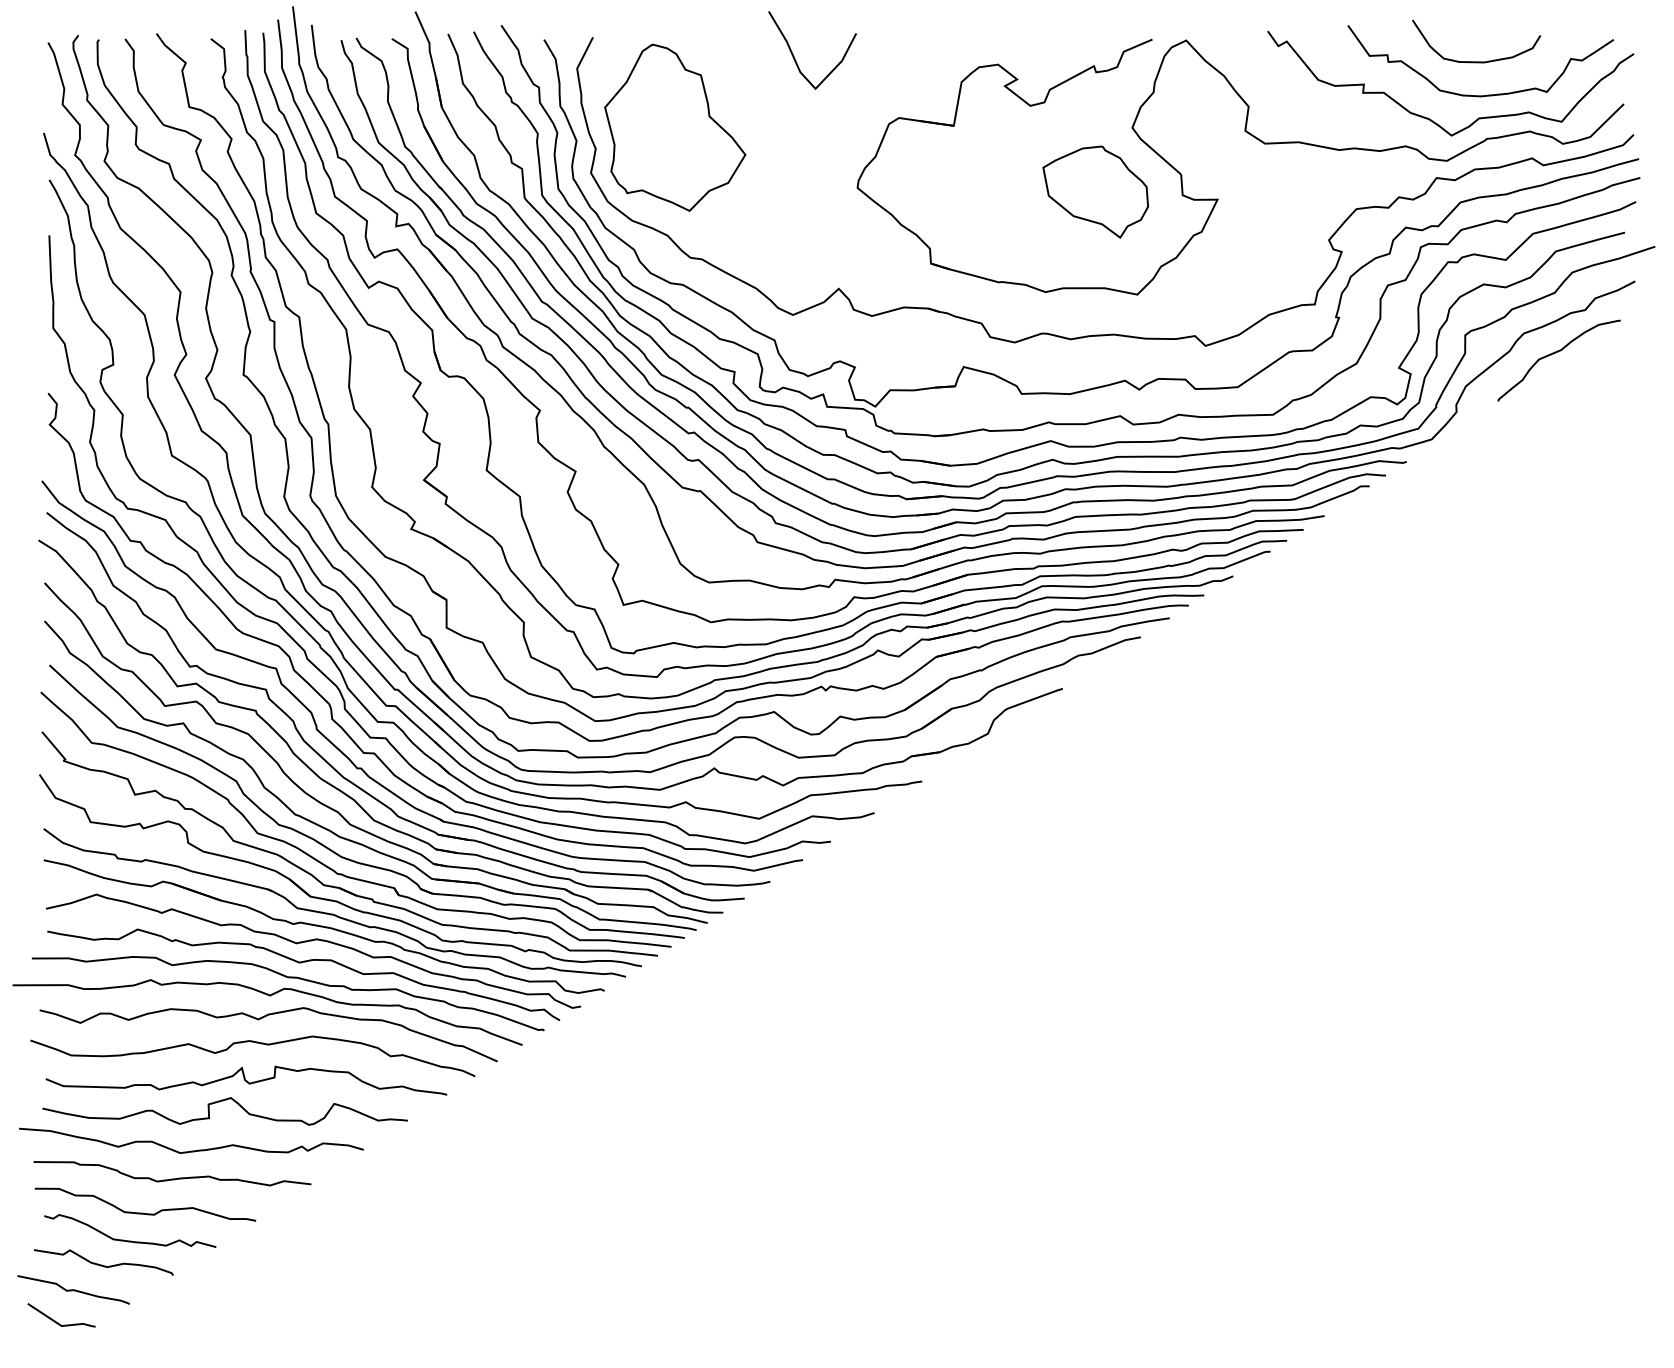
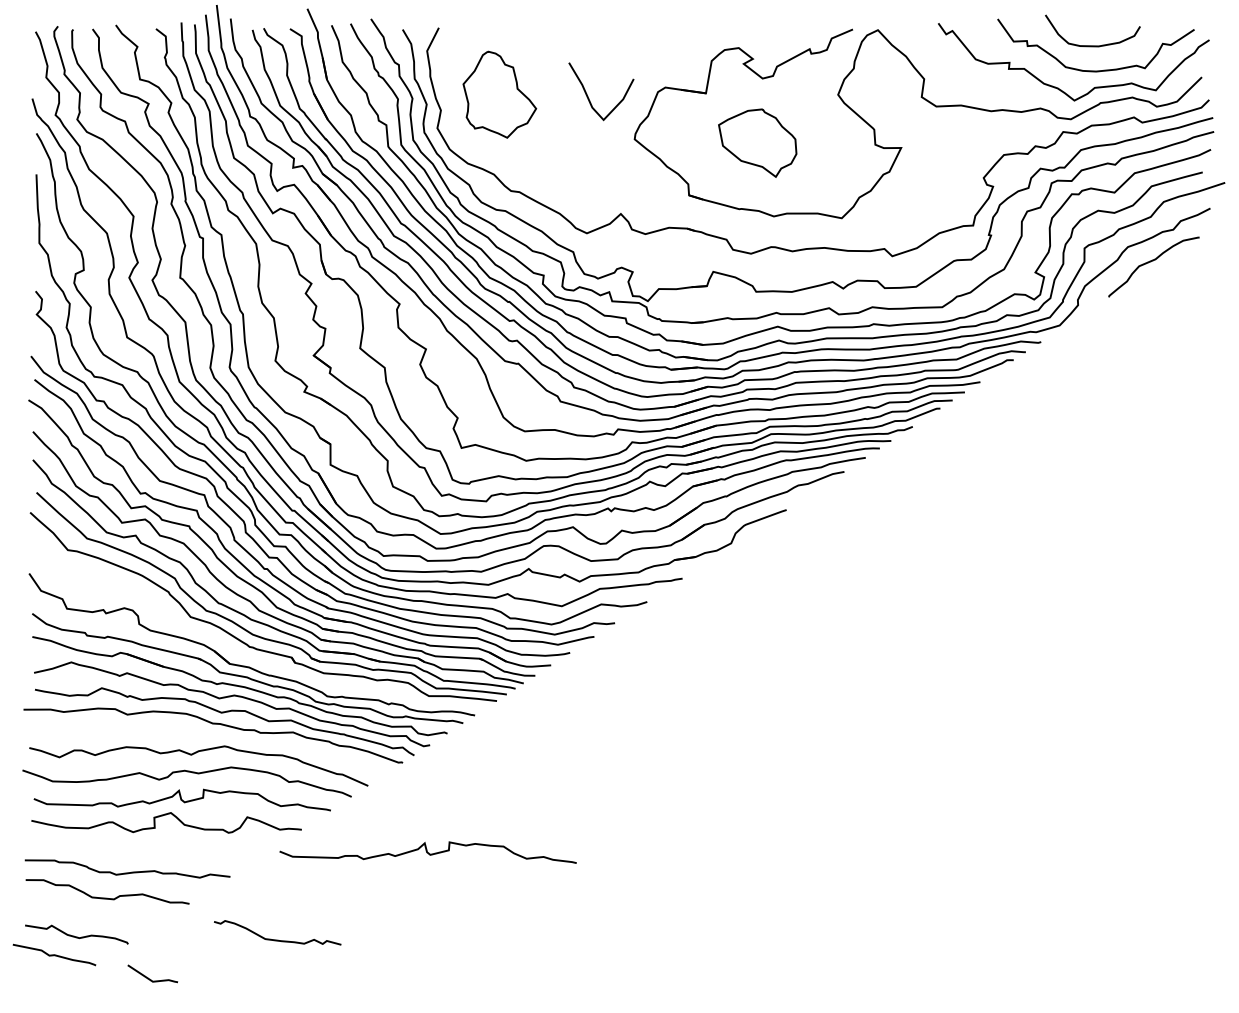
curve: (795, 58) -> (588, 97), moved
part: (675, 127) -> (499, 94), size x0.7
part: (1095, 191) -> (757, 142), moved
part: (337, 886) -> (249, 656), removed
curve: (269, 996) -> (199, 737), removed
curve: (191, 1150) -> (141, 851), removed
curve: (578, 1151) -> (428, 852), added
curve: (130, 1240) -> (277, 939), moved
line: (58, 1322) -> (150, 979), moved

